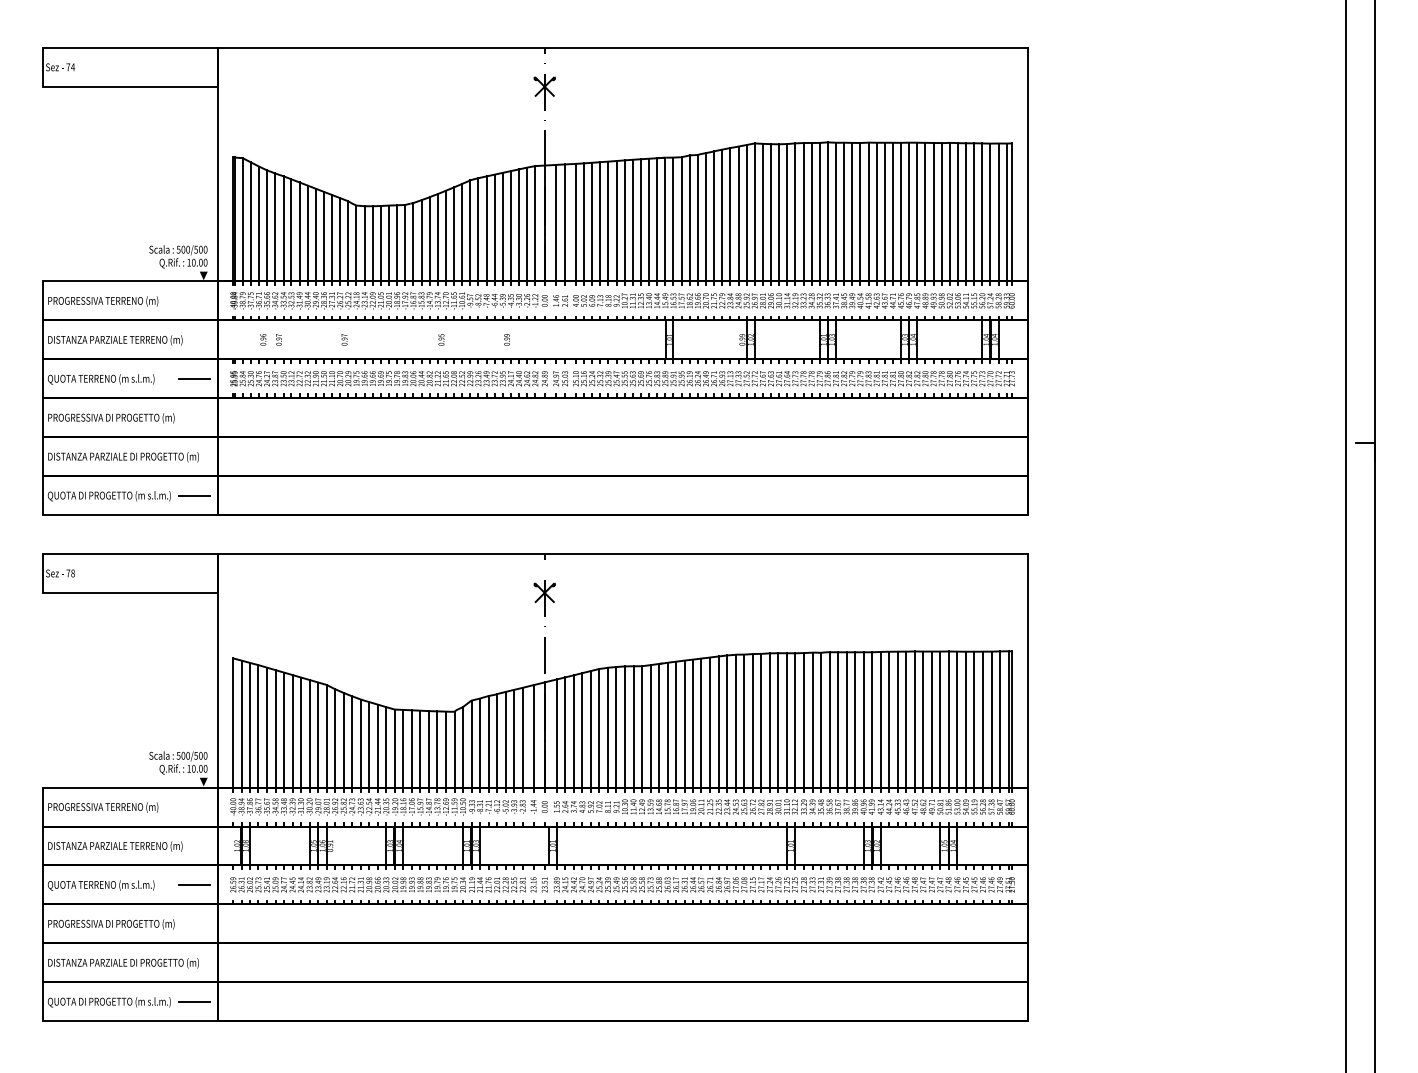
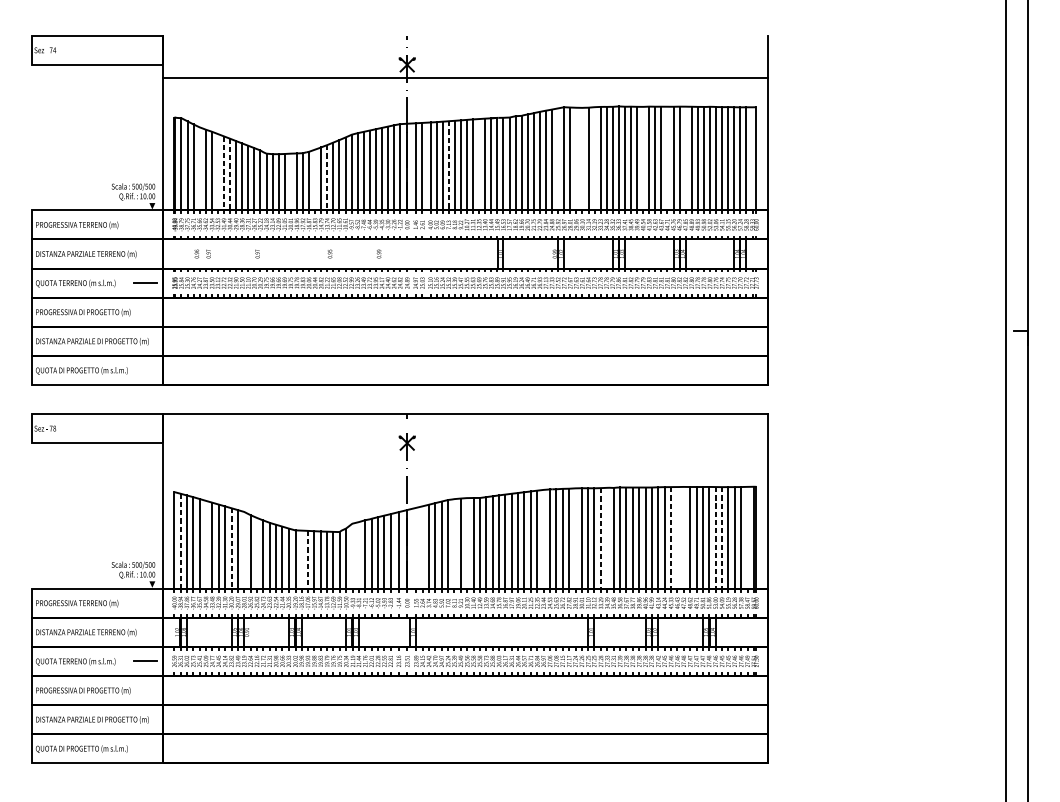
line: (622, 47) -> (465, 78), moved
line: (860, 211) -> (643, 158), removed
line: (892, 211) -> (667, 158), removed
line: (917, 211) -> (685, 158), removed
line: (771, 212) -> (576, 158), removed
line: (779, 212) -> (582, 158), removed
line: (795, 212) -> (594, 158), removed
line: (1006, 212) -> (752, 158), removed
line: (746, 213) -> (558, 159), removed
line: (640, 220) -> (478, 164), removed
line: (600, 221) -> (448, 165), solid -> dashed
line: (267, 225) -> (200, 168), removed
line: (291, 230) -> (217, 172), removed
line: (299, 231) -> (223, 173), solid -> dashed
line: (307, 233) -> (229, 174), solid -> dashed
line: (437, 237) -> (327, 177), solid -> dashed
line: (421, 240) -> (315, 179), removed
line: (389, 243) -> (291, 182), removed
line: (193, 495) -> (144, 370), removed
line: (812, 719) -> (607, 537), removed
line: (897, 719) -> (670, 537), solid -> dashed
line: (906, 719) -> (677, 537), removed
line: (914, 719) -> (683, 537), removed
line: (957, 719) -> (715, 537), solid -> dashed
line: (965, 719) -> (721, 537), solid -> dashed
line: (1000, 719) -> (747, 537), removed
line: (769, 720) -> (575, 538), removed
line: (804, 720) -> (601, 538), solid -> dashed
line: (727, 721) -> (543, 539), removed
line: (241, 724) -> (180, 541), solid -> dashed
line: (625, 726) -> (467, 543), removed
line: (607, 727) -> (454, 543), removed
line: (275, 728) -> (206, 544), removed
line: (565, 732) -> (422, 547), removed
line: (309, 733) -> (231, 548), solid -> dashed
line: (556, 733) -> (416, 548), removed
line: (326, 735) -> (244, 549), removed
line: (343, 739) -> (256, 552), removed
line: (480, 742) -> (359, 554), removed
line: (472, 743) -> (353, 555), removed
line: (403, 748) -> (301, 559), removed
line: (411, 748) -> (307, 559), solid -> dashed
line: (193, 1001) -> (144, 748), removed

